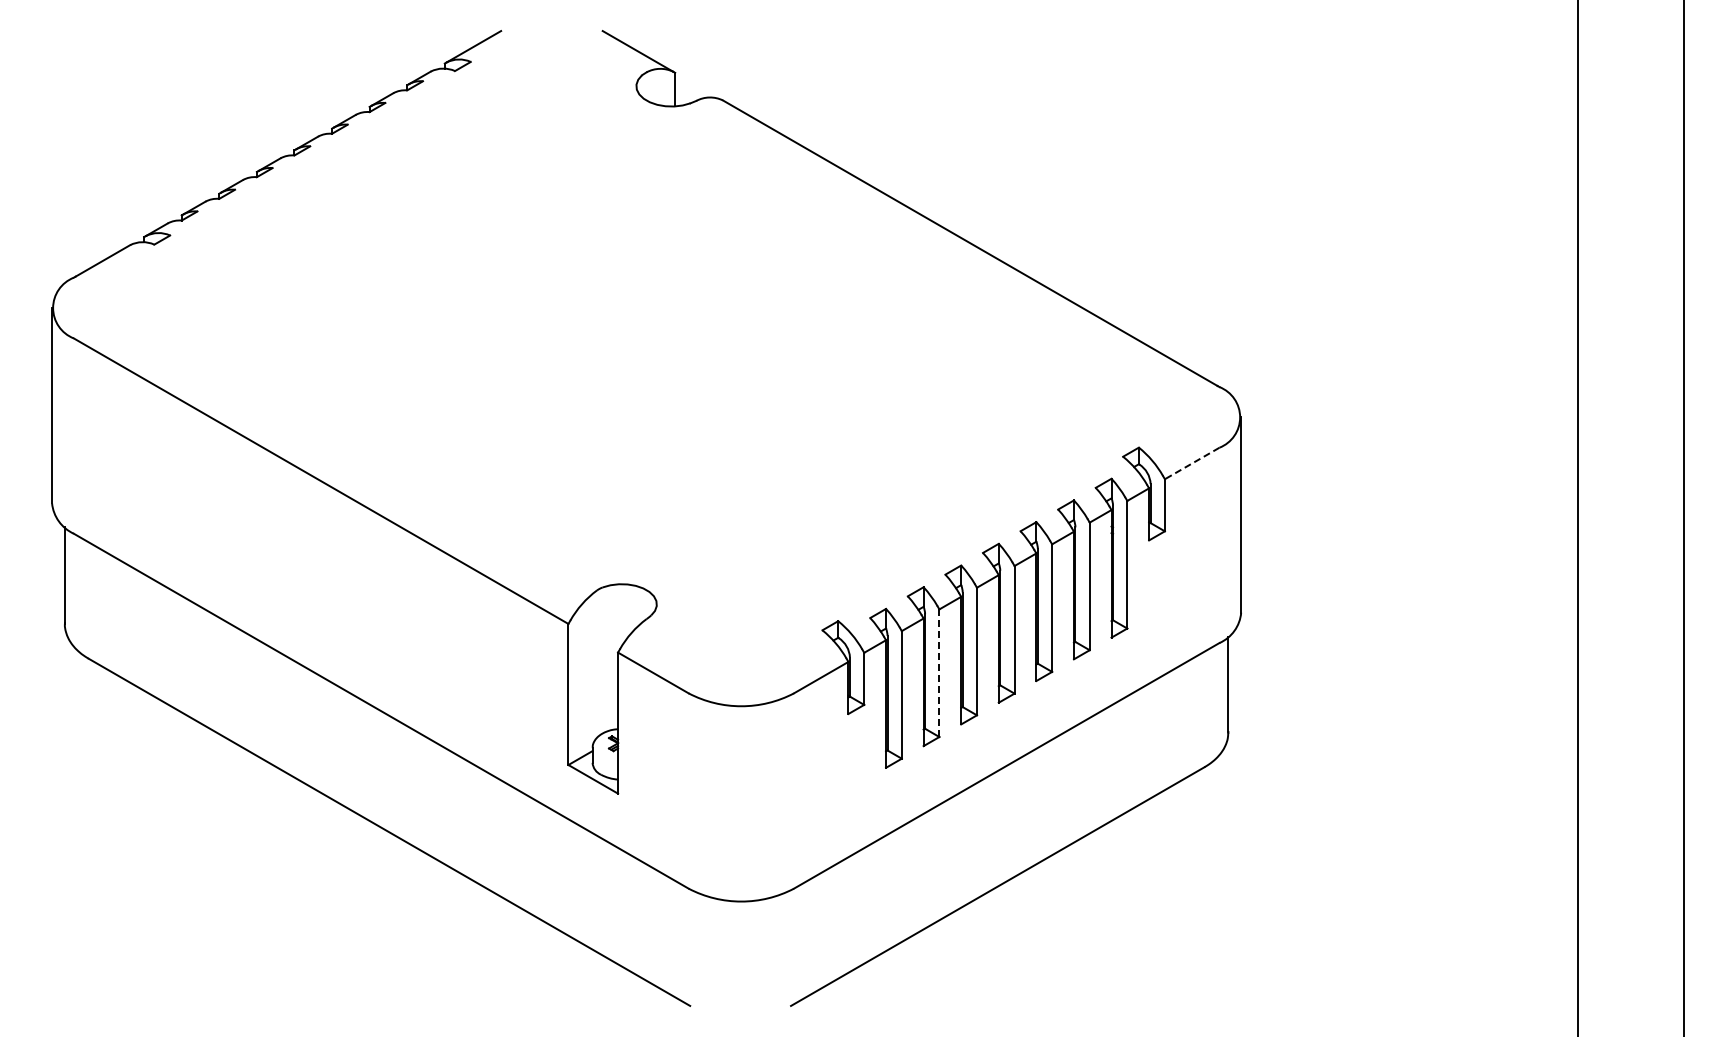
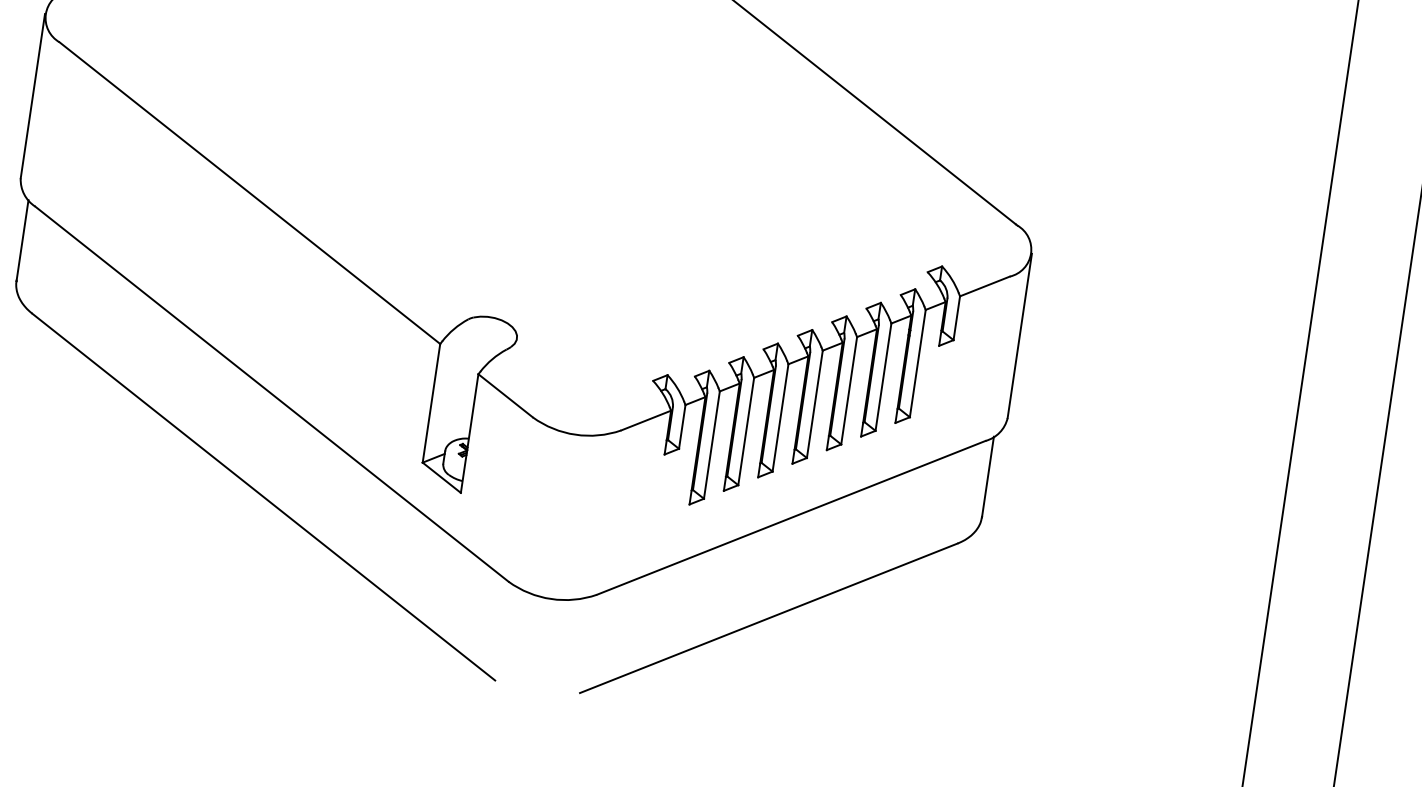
line: (1191, 463) -> (984, 286), dashed -> solid
line: (939, 673) -> (746, 431), dashed -> solid

